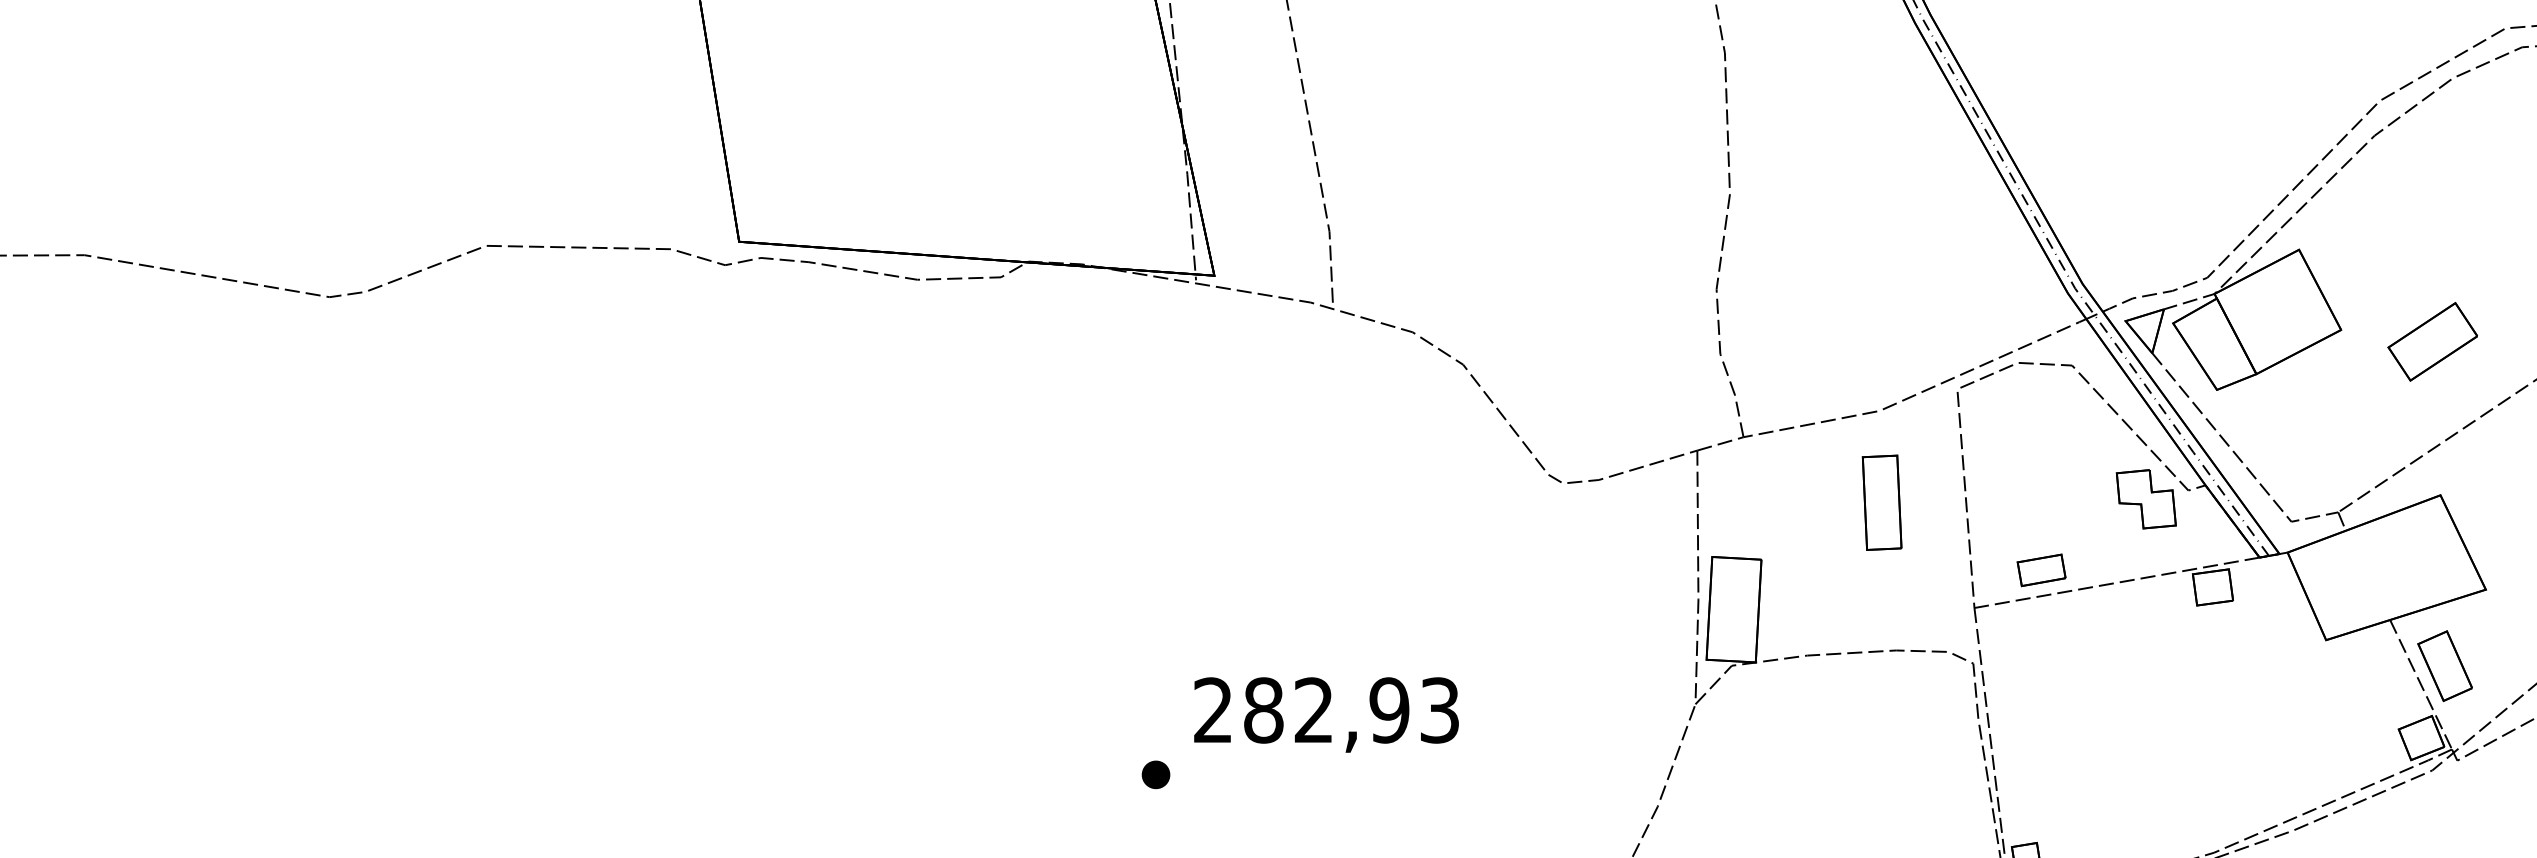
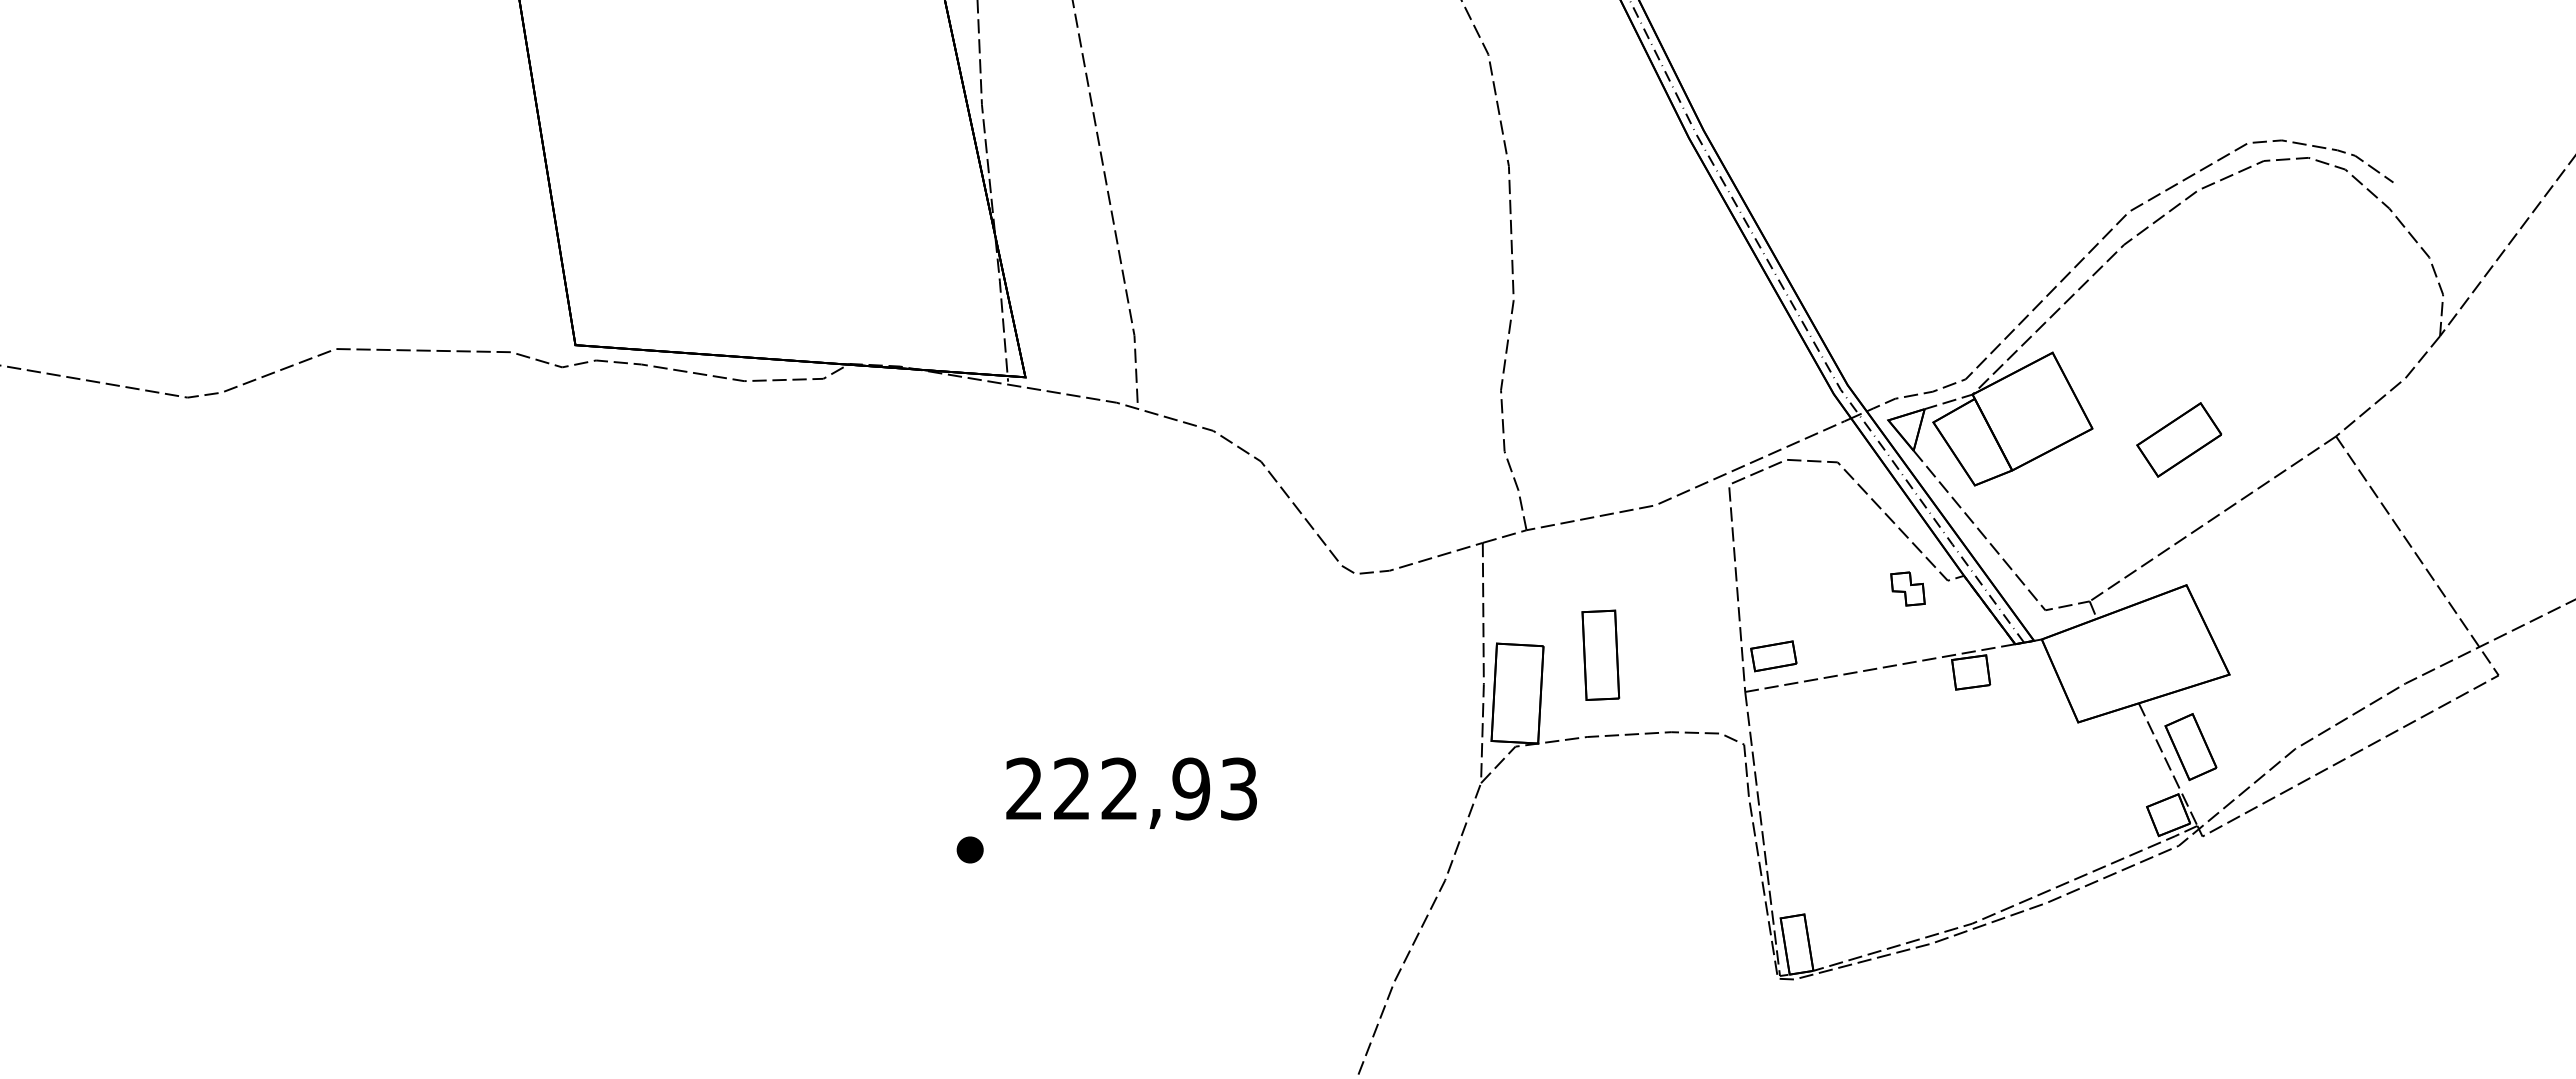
part: (2145, 498) -> (1907, 588), size x0.6
part: (1881, 501) -> (1600, 654), moved
part: (2041, 570) -> (1773, 656), moved
text: (1264, 709) -> (1072, 788), 282,93 -> 222,93

